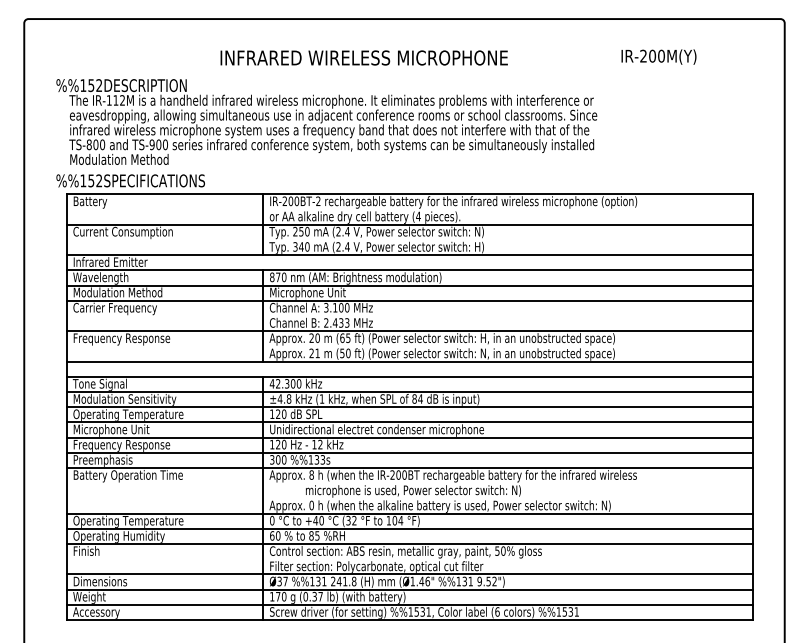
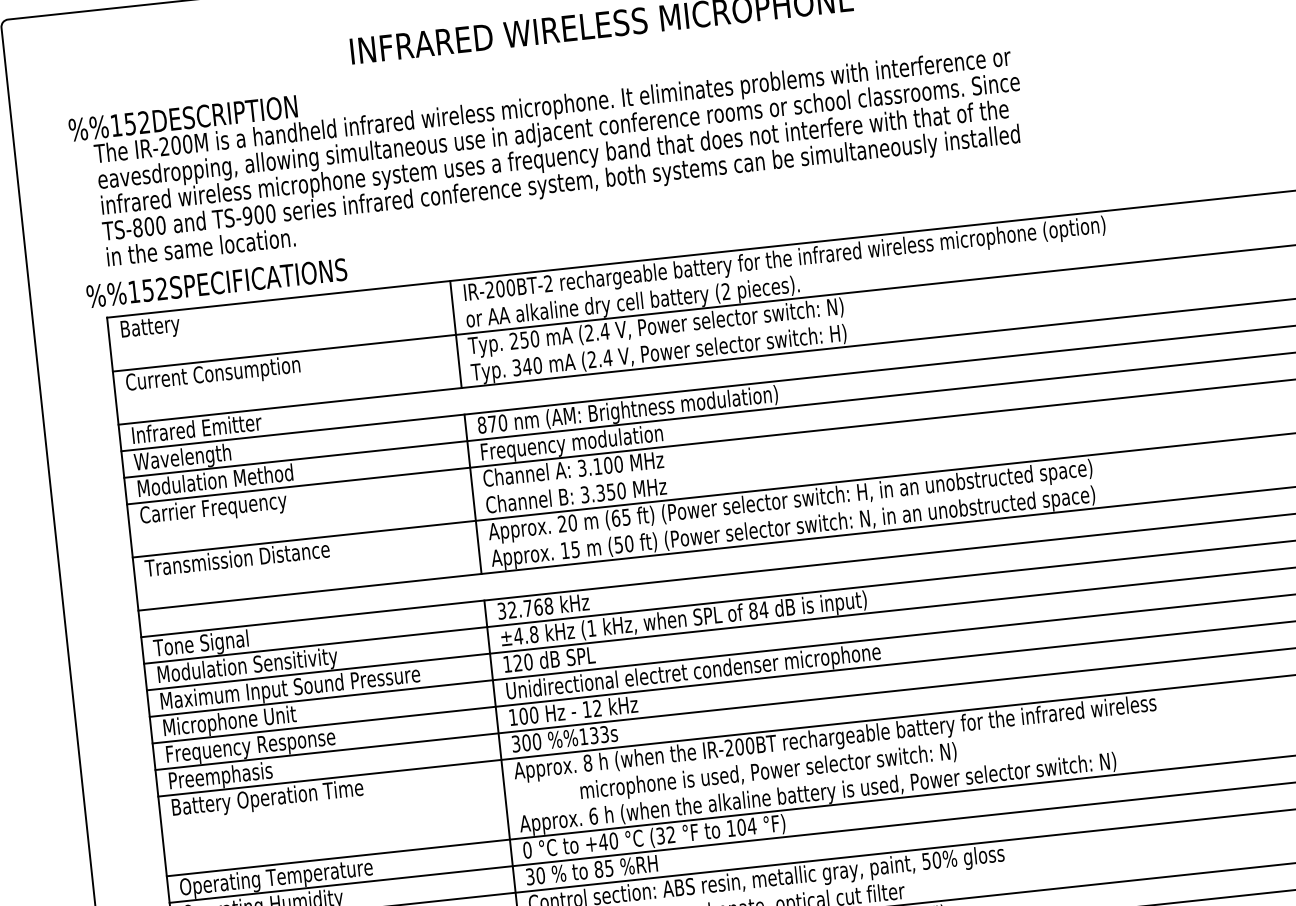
text: (115, 100) -> (175, 145), IR-112M -> IR-200M
text: (123, 158) -> (200, 245), Modulation Method -> in the same location.
text: (418, 216) -> (726, 291), (4 -> (2
text: (322, 293) -> (572, 444), Microphone Unit -> Frequency modulation
text: (336, 322) -> (602, 492), 2.433 -> 3.350
text: (125, 339) -> (237, 561), Frequency Response -> Transmission Distance
text: (314, 353) -> (570, 550), 21 -> 15
text: (285, 383) -> (525, 608), 42.300 -> 32.768
text: (147, 414) -> (289, 688), Operating Temperature -> Maximum Input Sound Pressure
text: (278, 444) -> (524, 715), 120 -> 100
text: (311, 504) -> (592, 814), 0 -> 6
text: (272, 535) -> (530, 876), 60 -> 30

